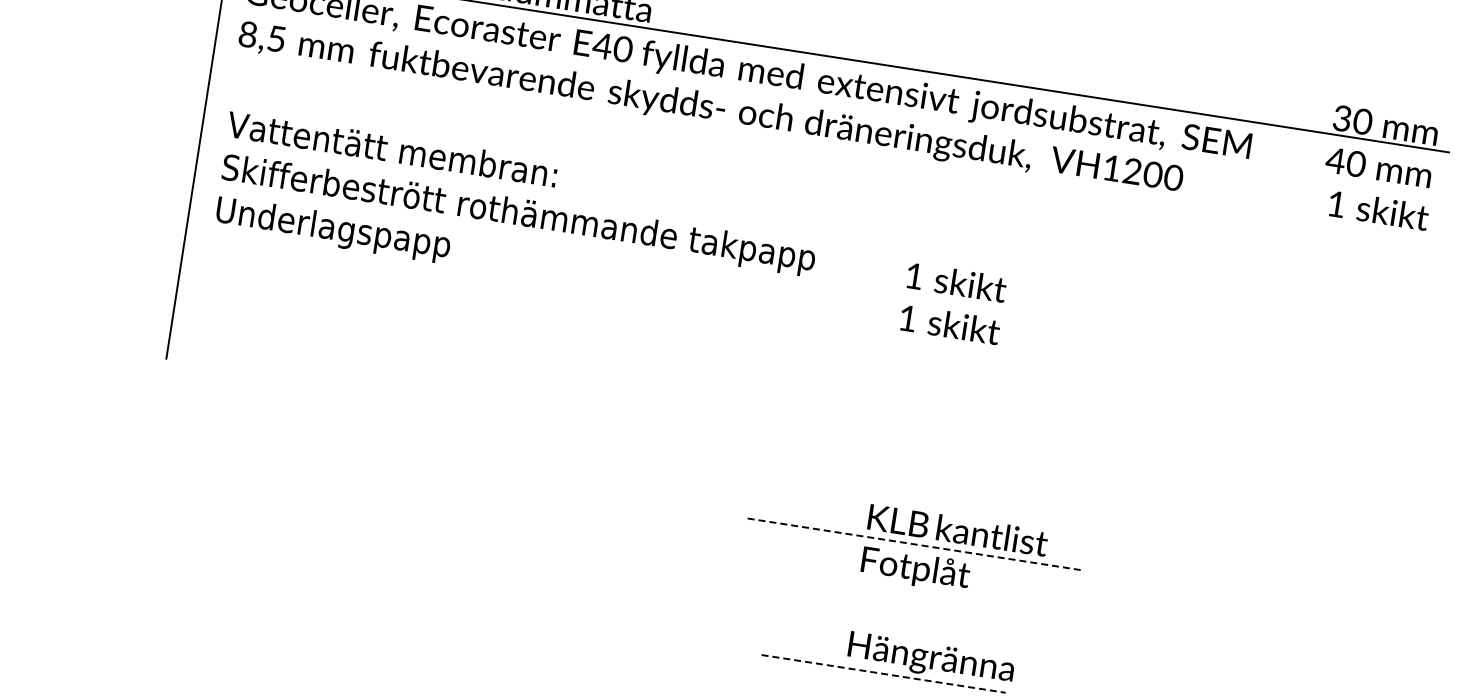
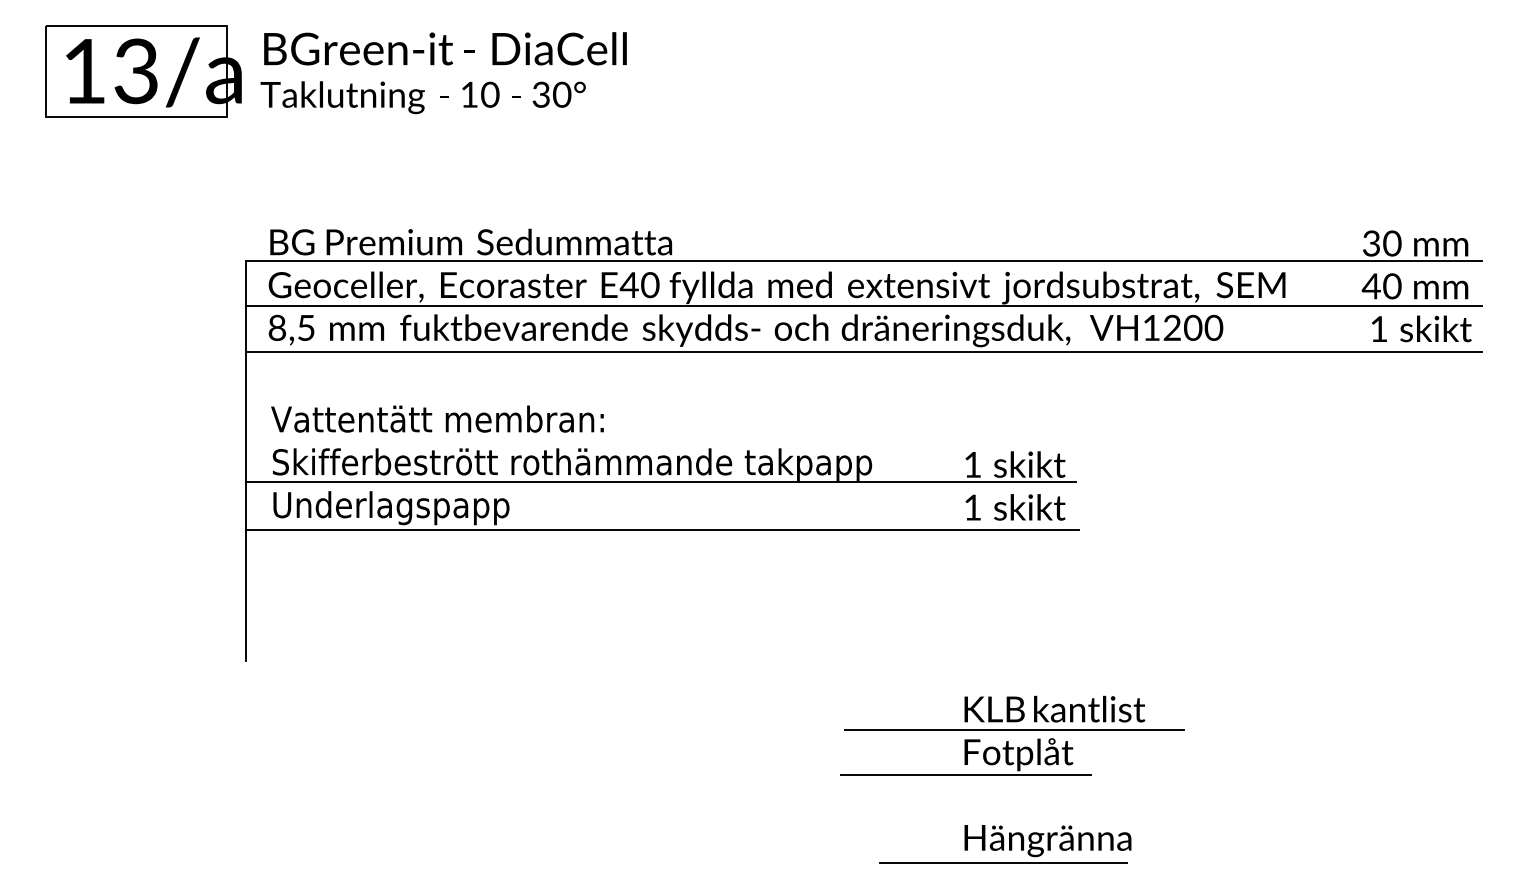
line: (831, 103) -> (864, 306), added
line: (824, 148) -> (864, 352), added
line: (603, 245) -> (660, 482), added
line: (597, 293) -> (662, 530), added
line: (915, 544) -> (1014, 729), dashed -> solid
line: (859, 581) -> (965, 774), added
line: (883, 673) -> (1003, 862), dashed -> solid

